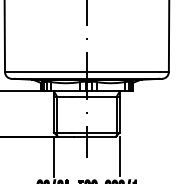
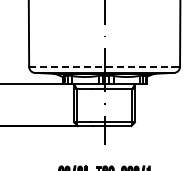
line: (83, 71) -> (101, 66), solid -> dashed
line: (54, 156) -> (74, 144), removed
line: (119, 156) -> (134, 144), removed

